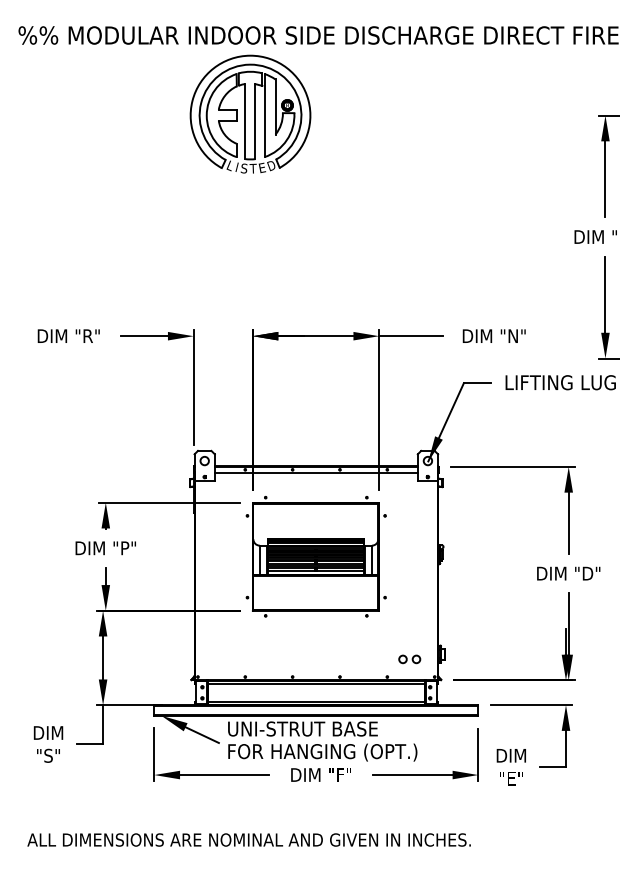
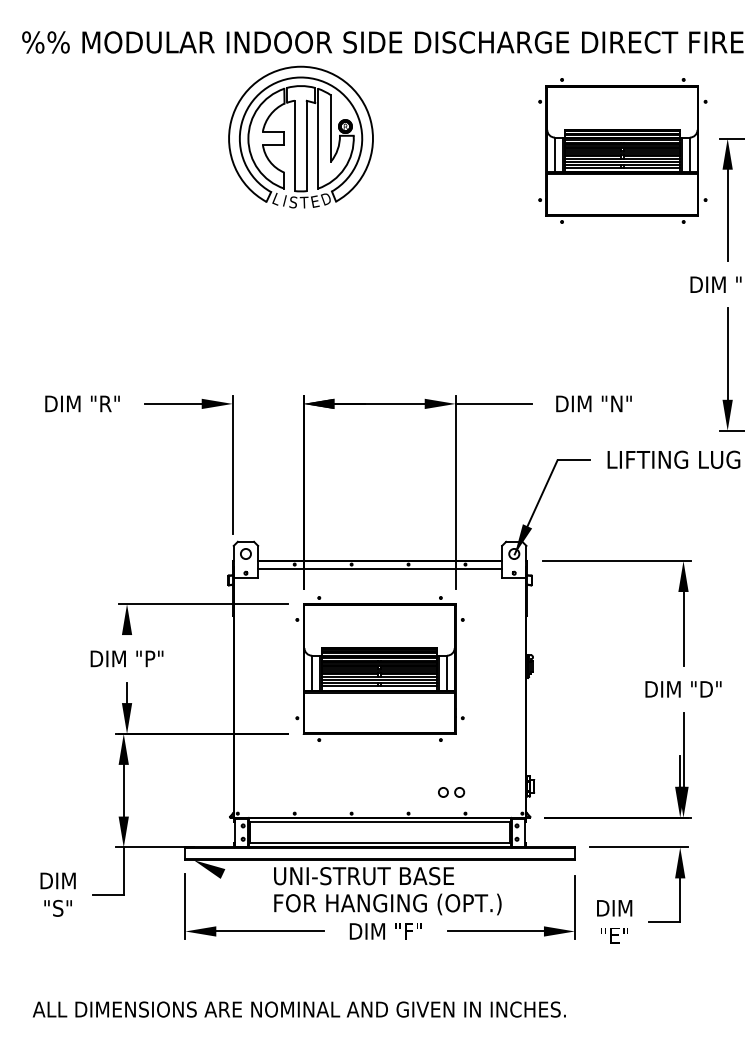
part: (517, 125) -> (621, 150), added
part: (409, 659) -> (451, 792), moved
line: (201, 734) -> (242, 882), removed

